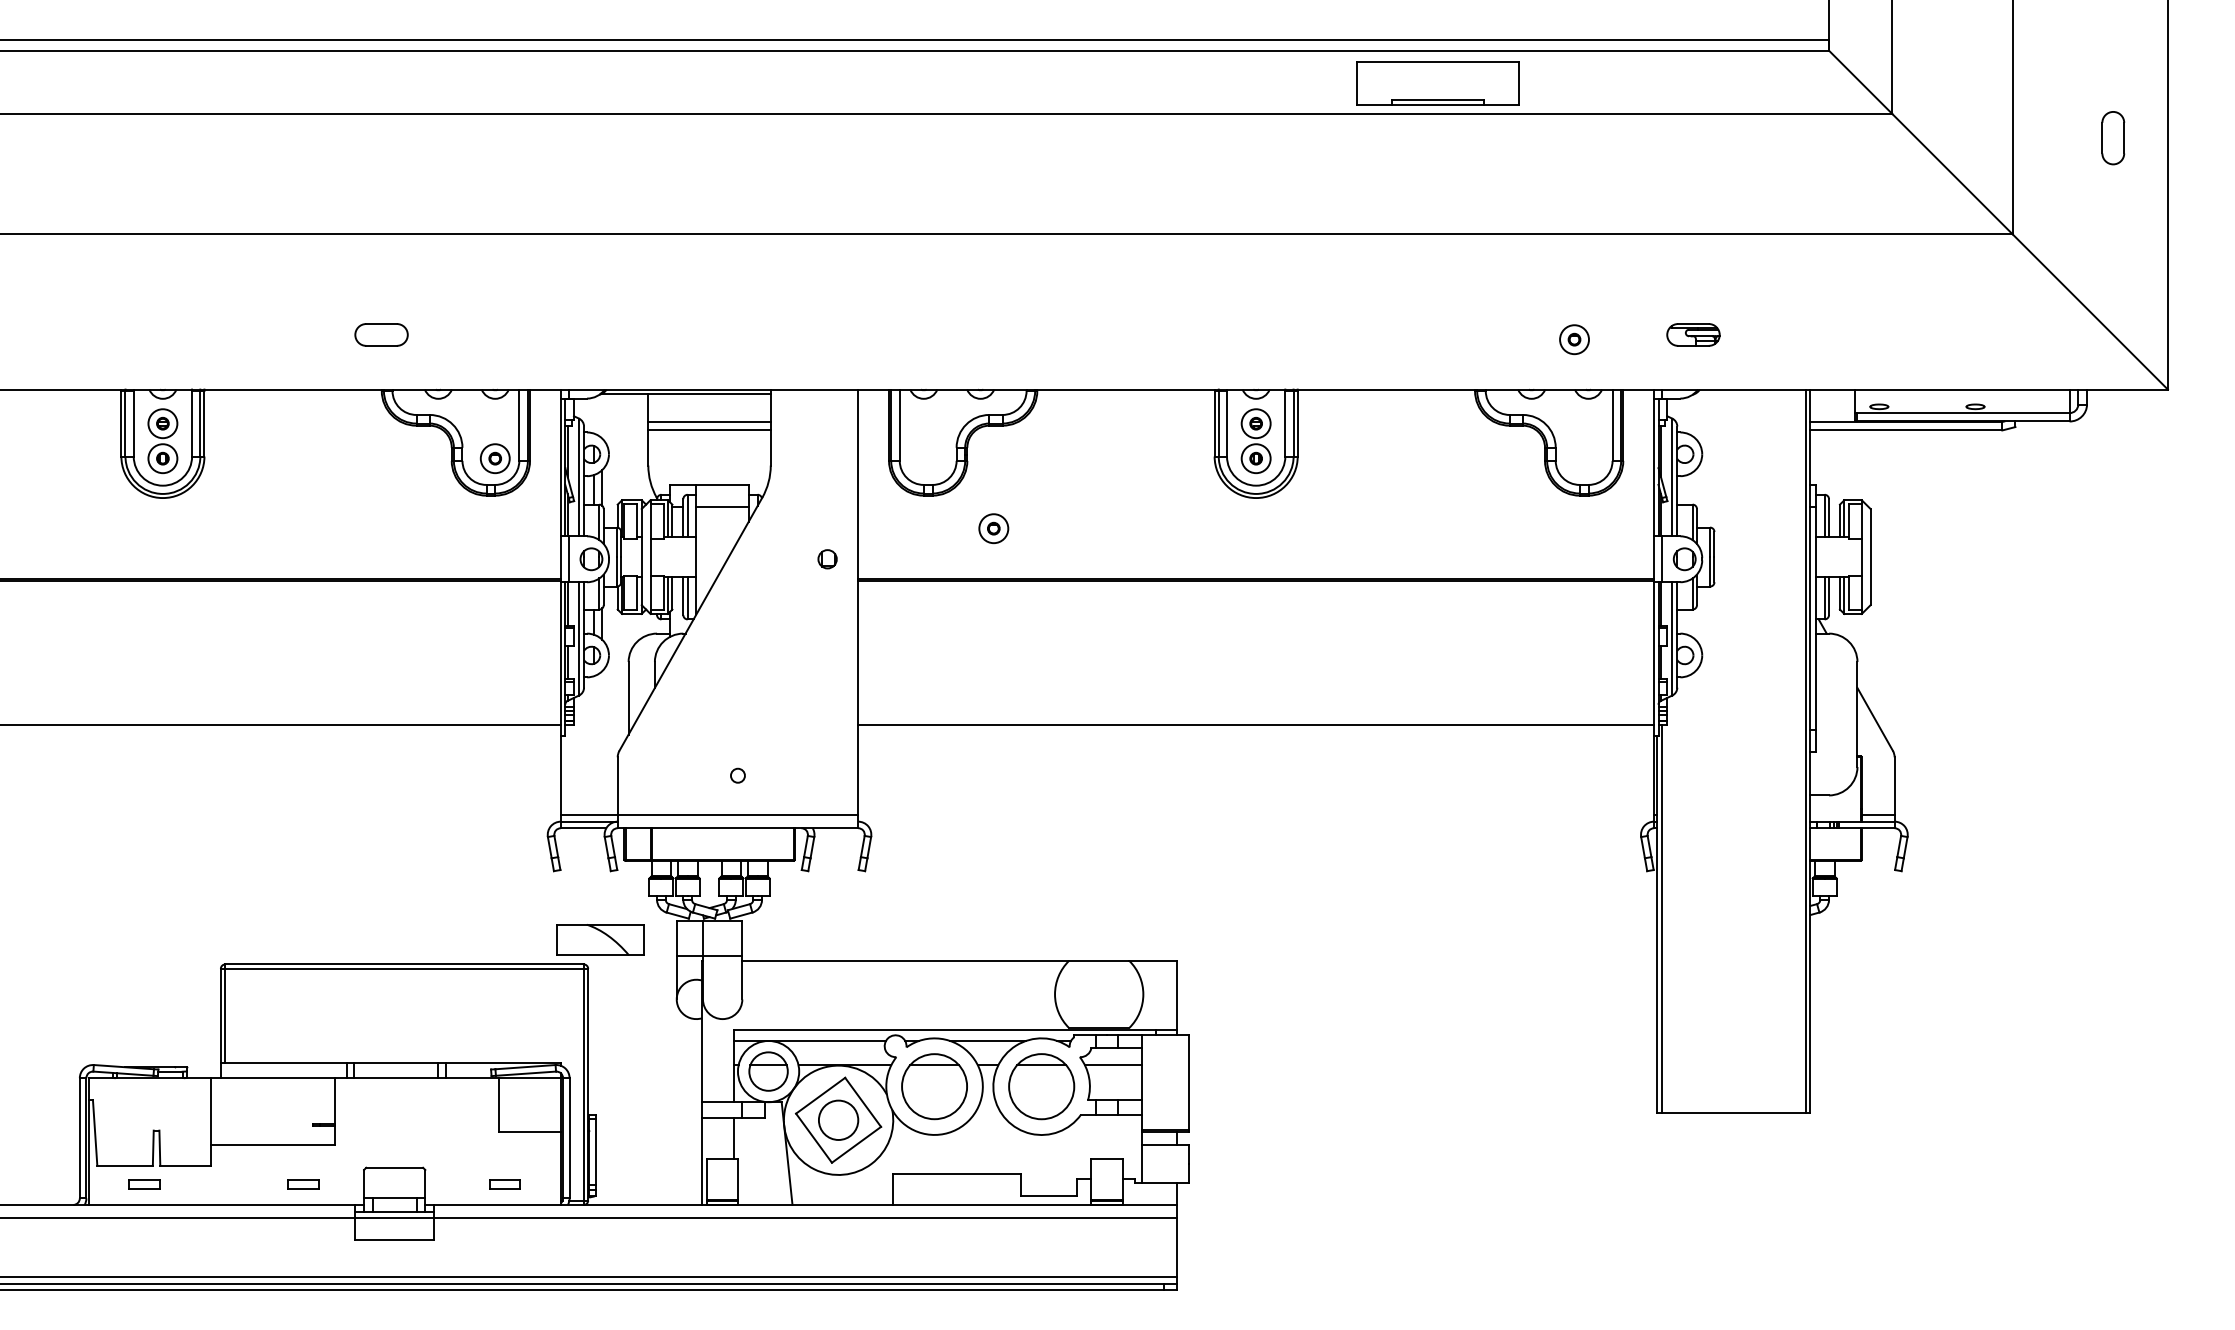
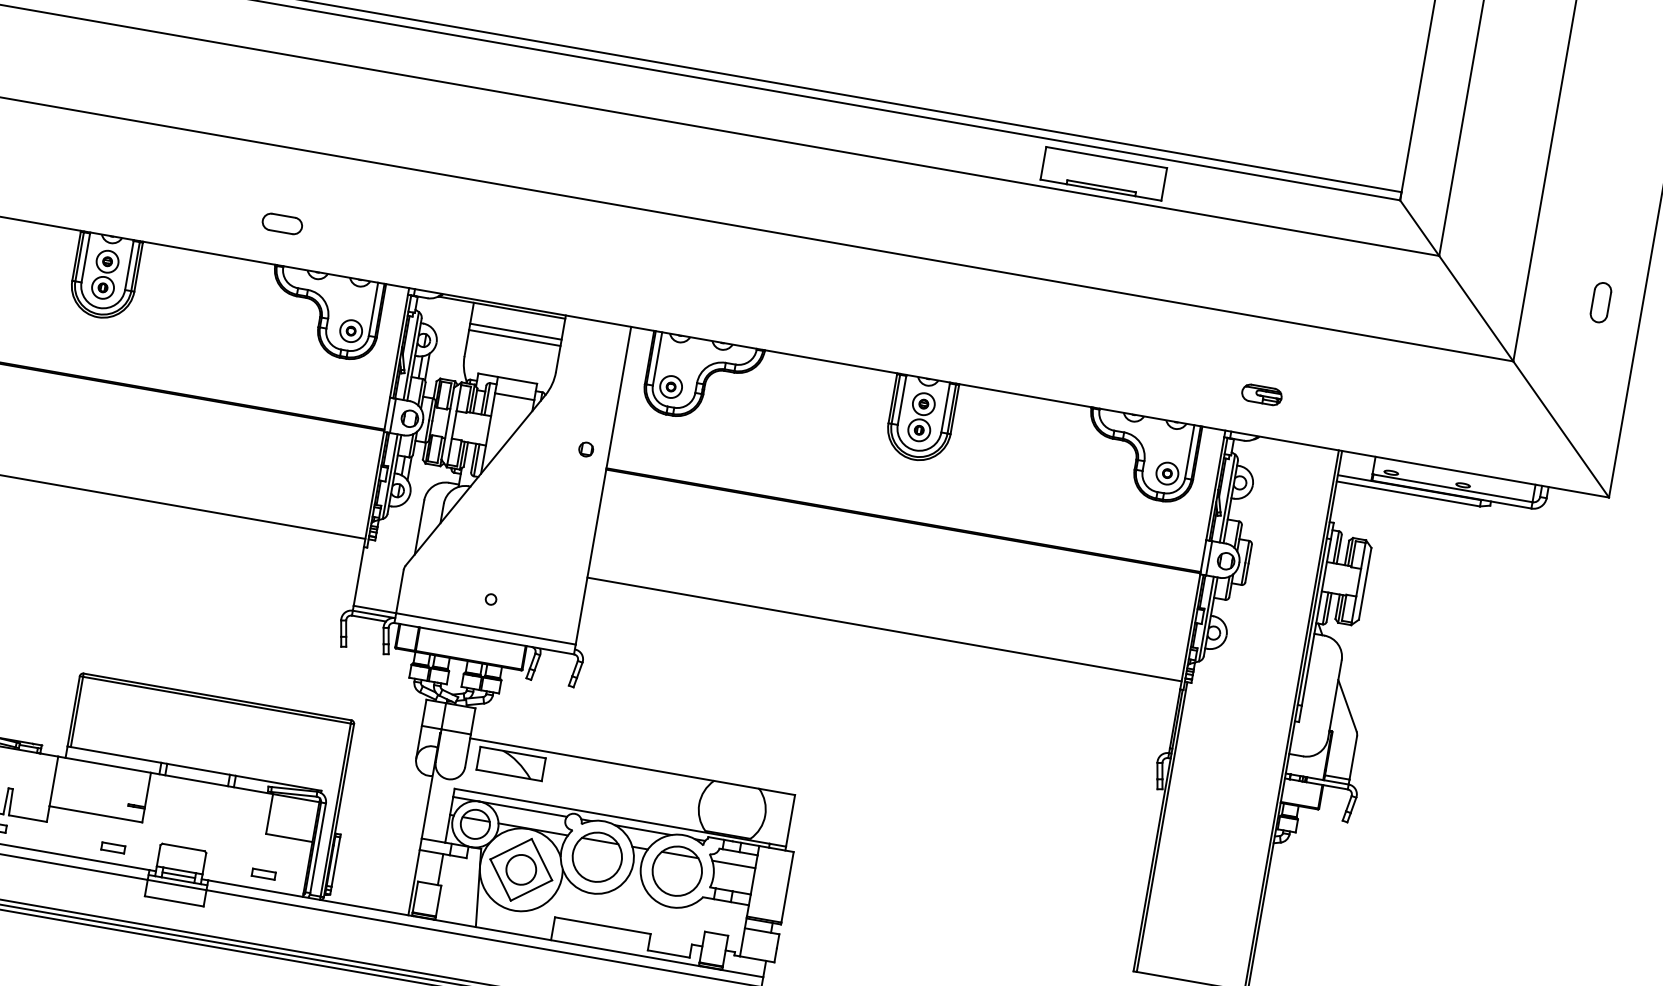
part: (1574, 339) -> (1167, 473), moved
part: (993, 528) -> (670, 386), moved
part: (600, 939) -> (511, 763), moved
line: (394, 1204) -> (178, 874), added

